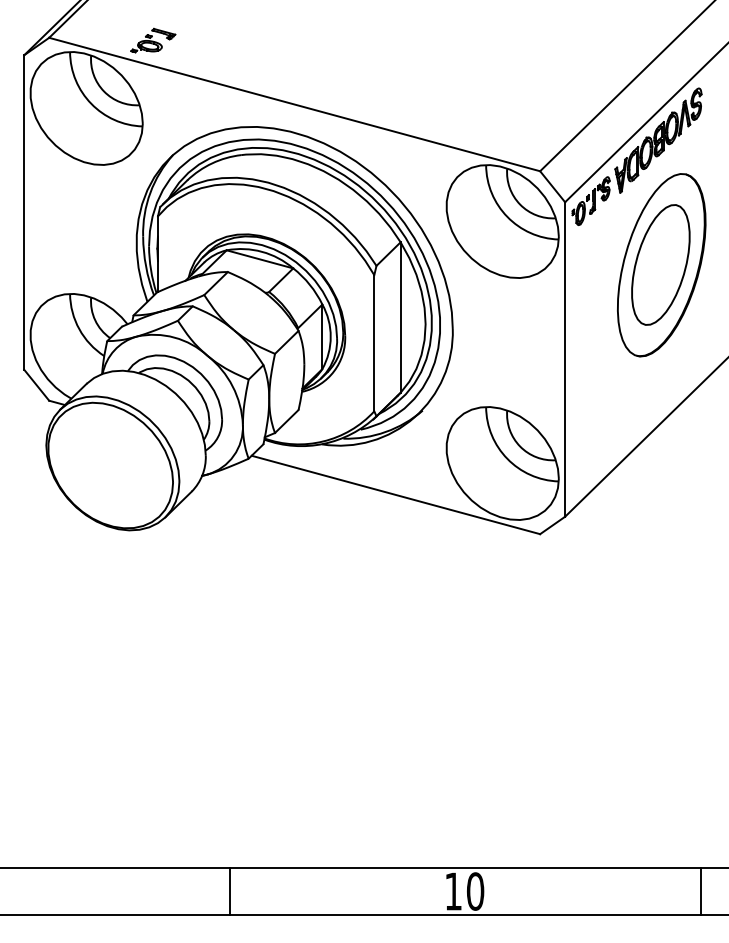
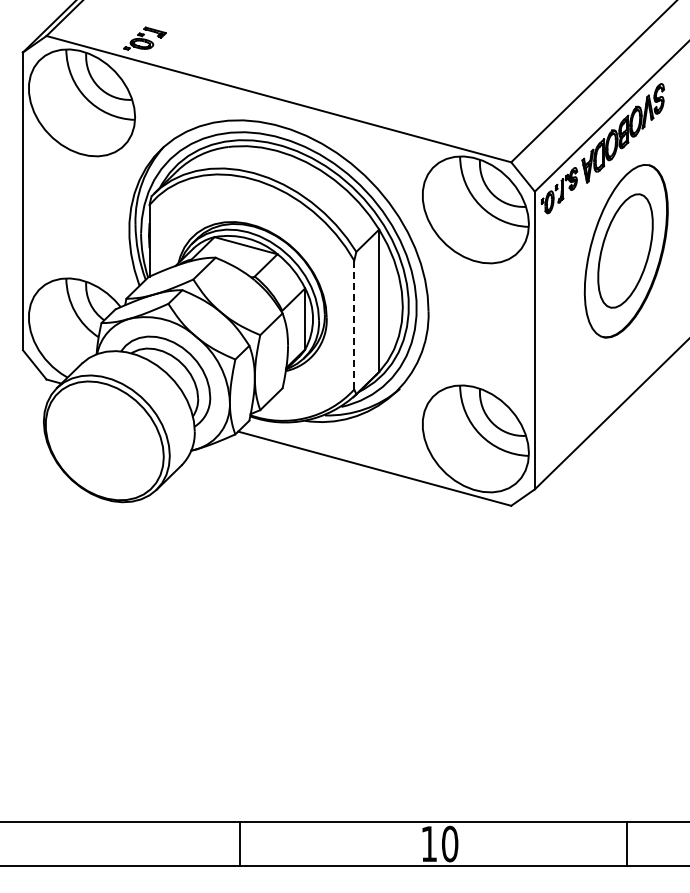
line: (374, 343) -> (354, 325), solid -> dashed
line: (229, 890) -> (239, 843), moved
line: (700, 890) -> (627, 843), moved

